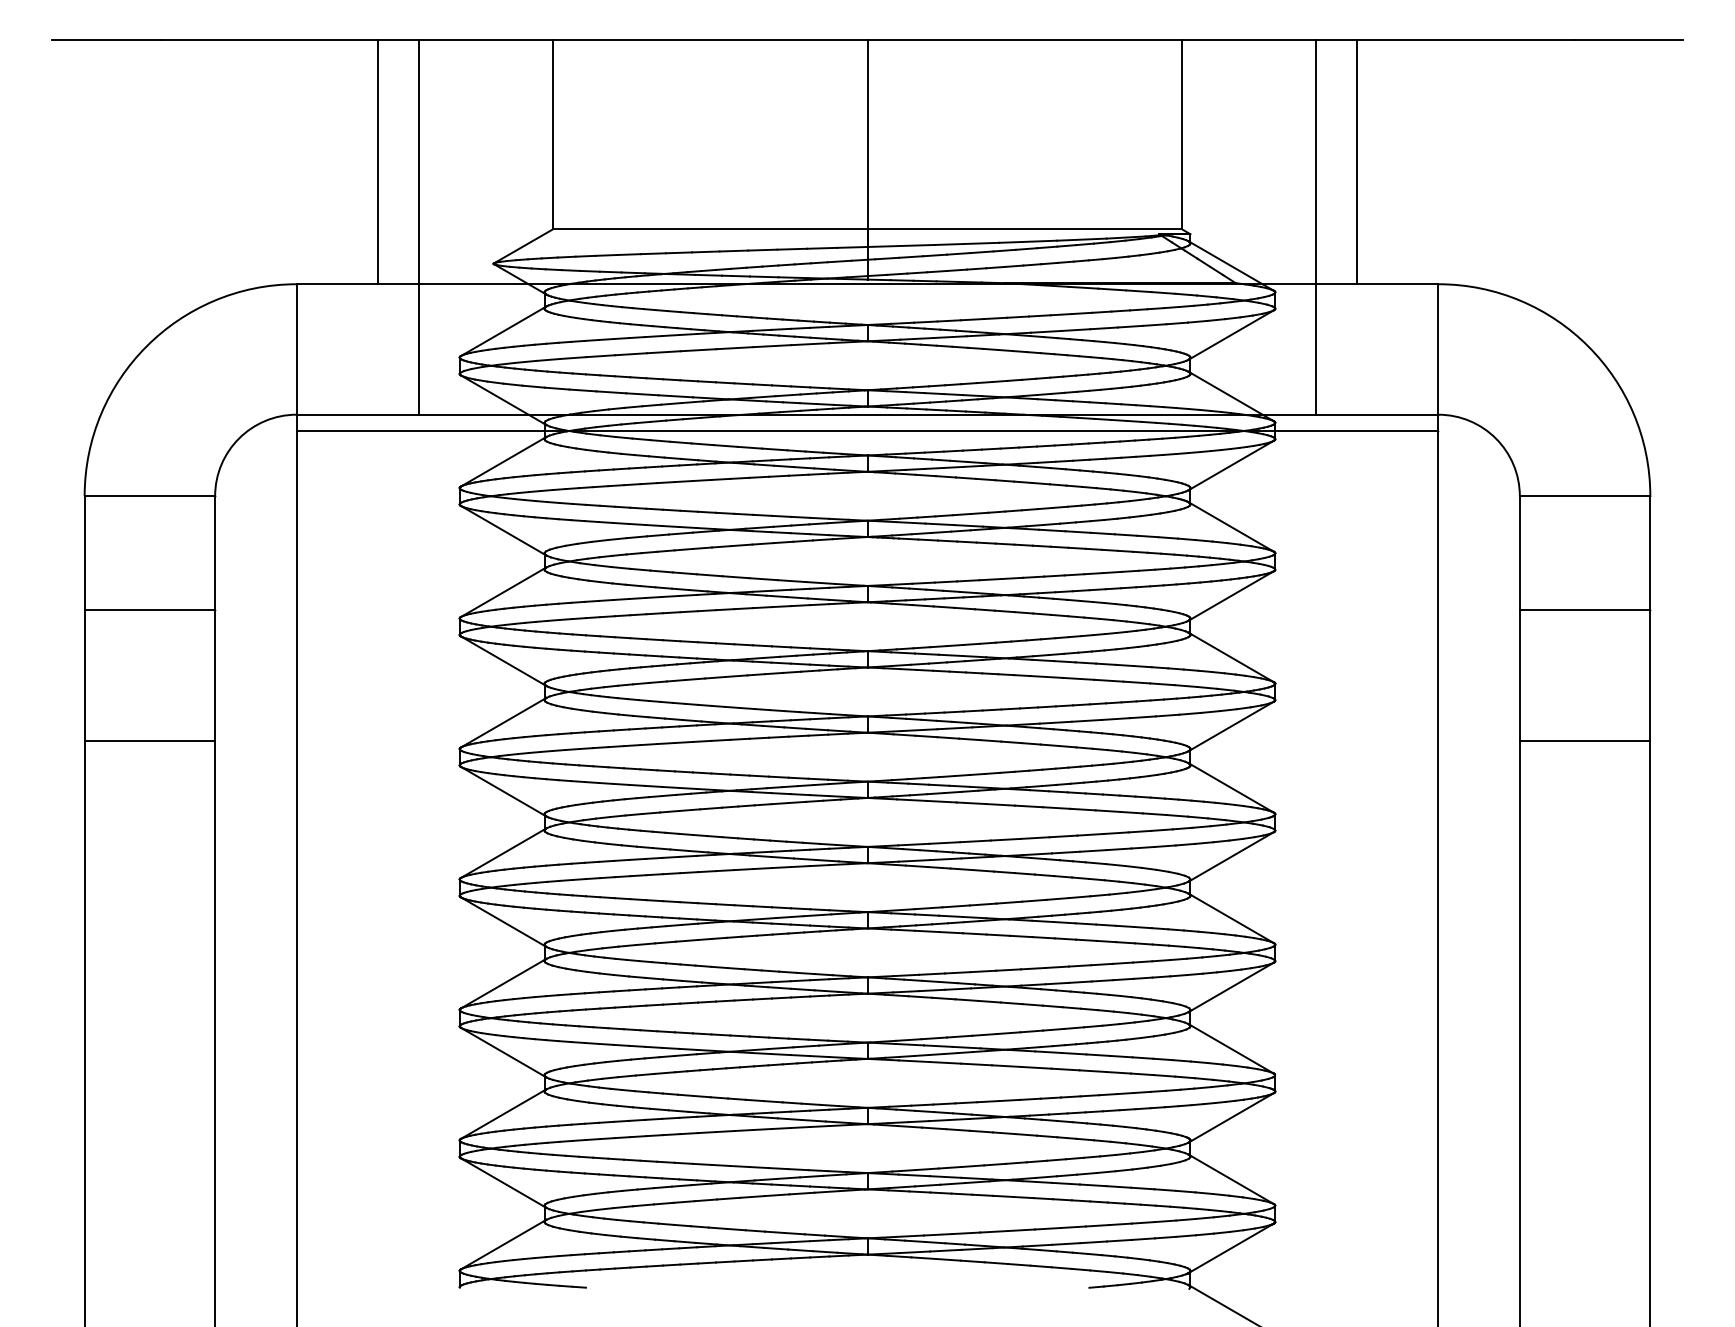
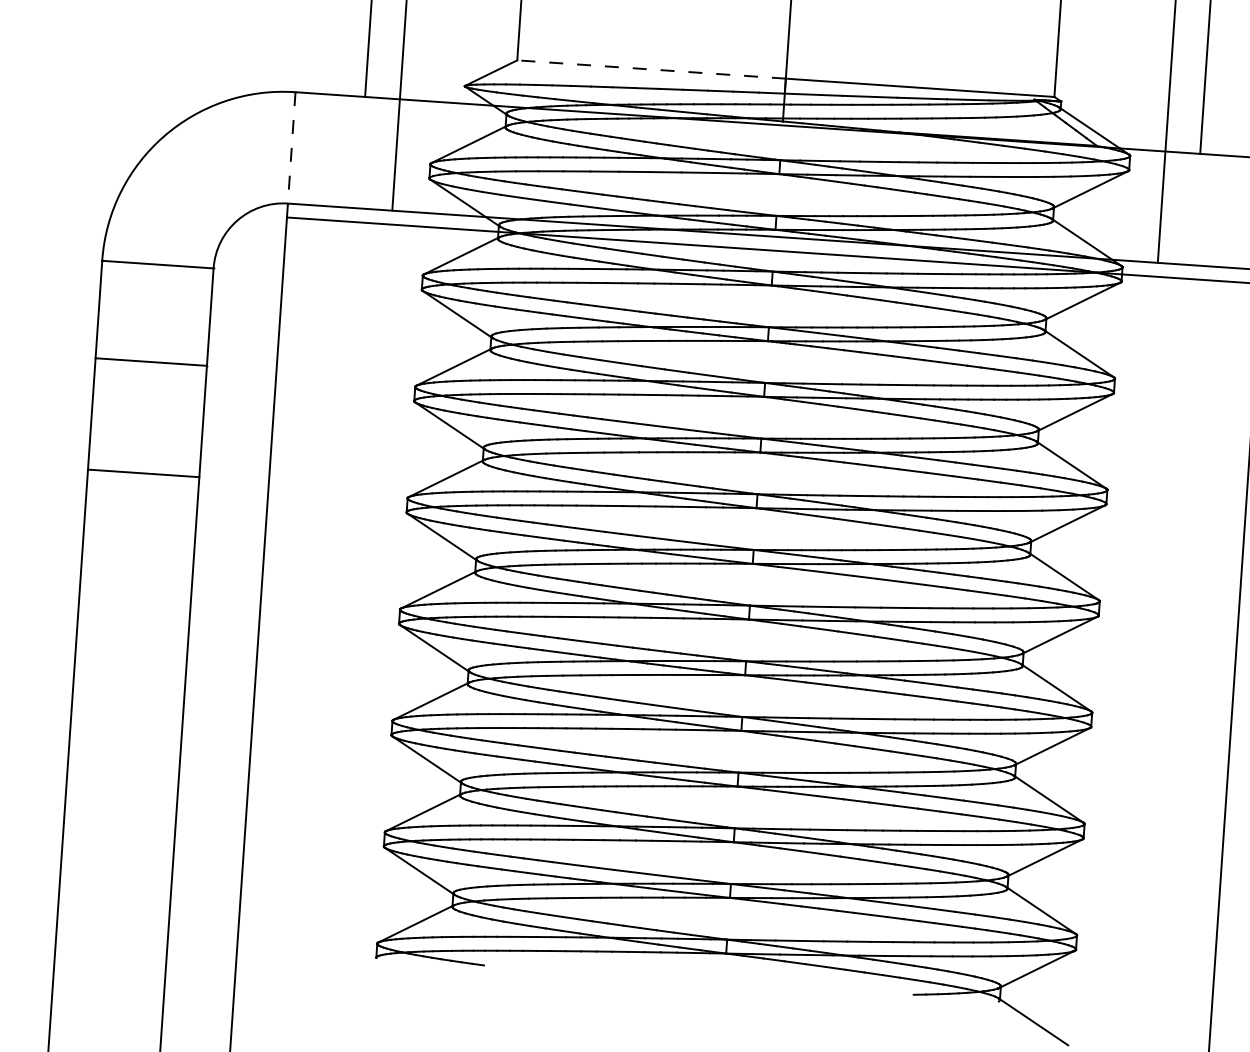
line: (709, 229) -> (651, 69), solid -> dashed
line: (296, 358) -> (291, 155), solid -> dashed

